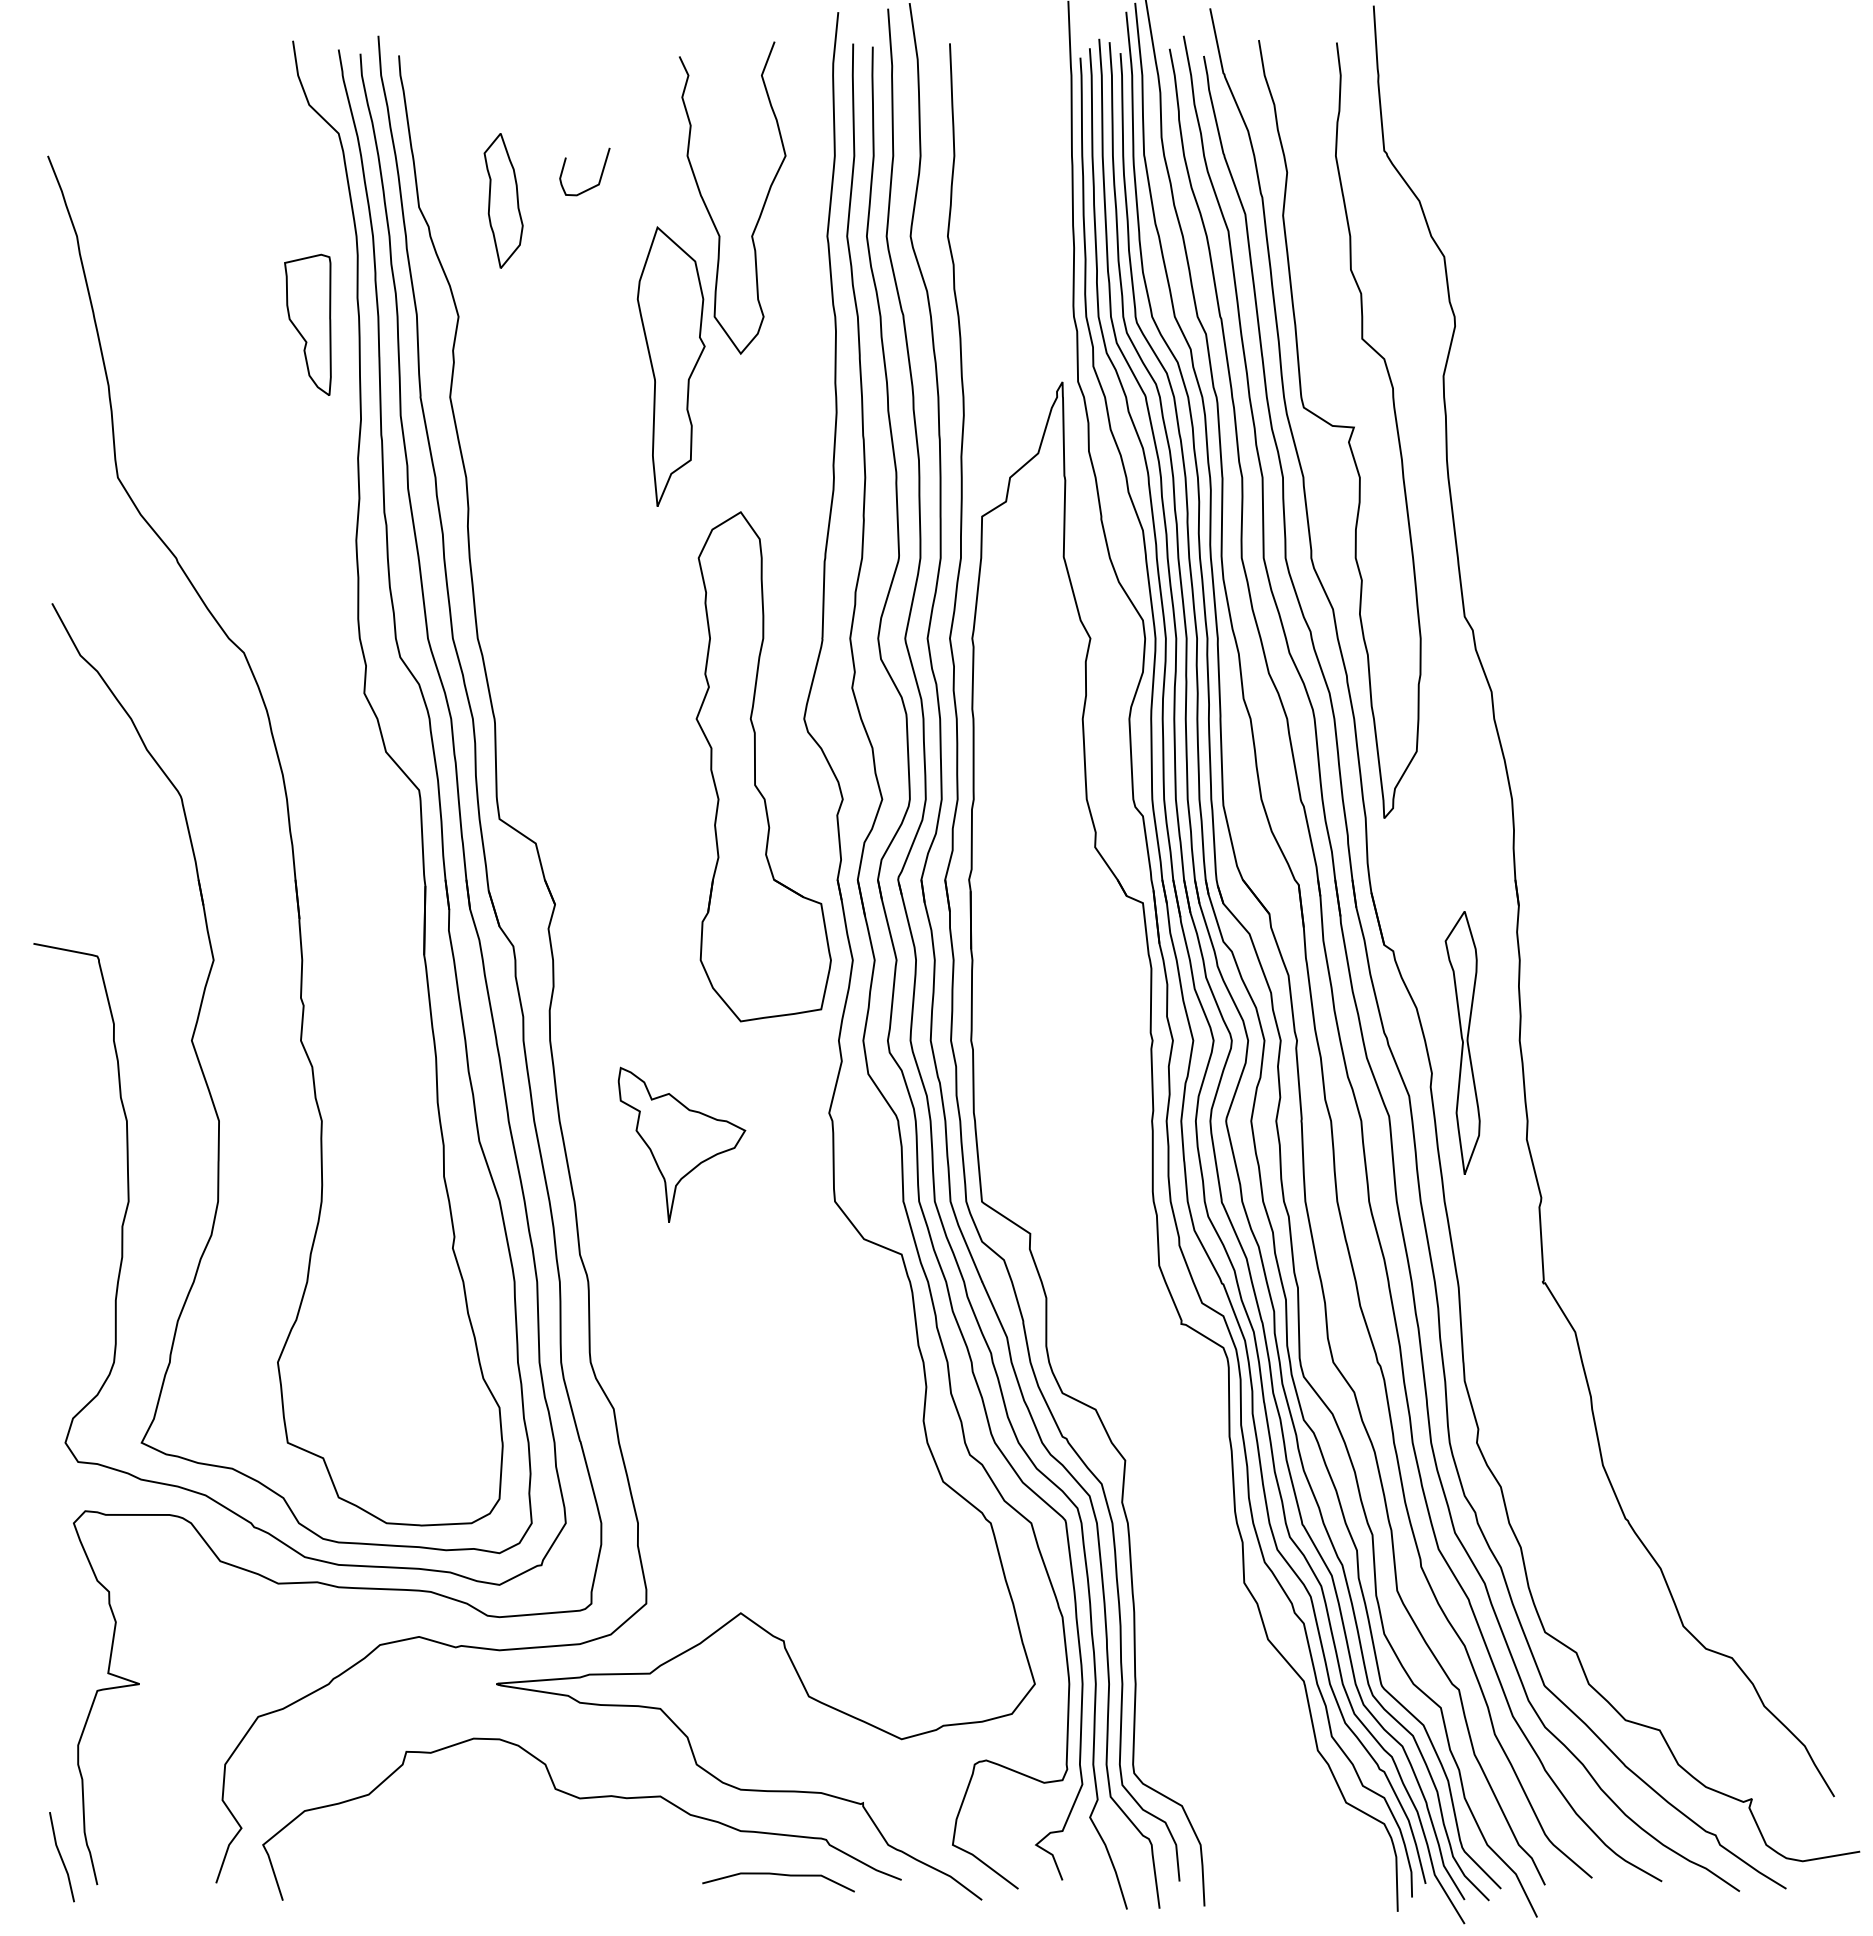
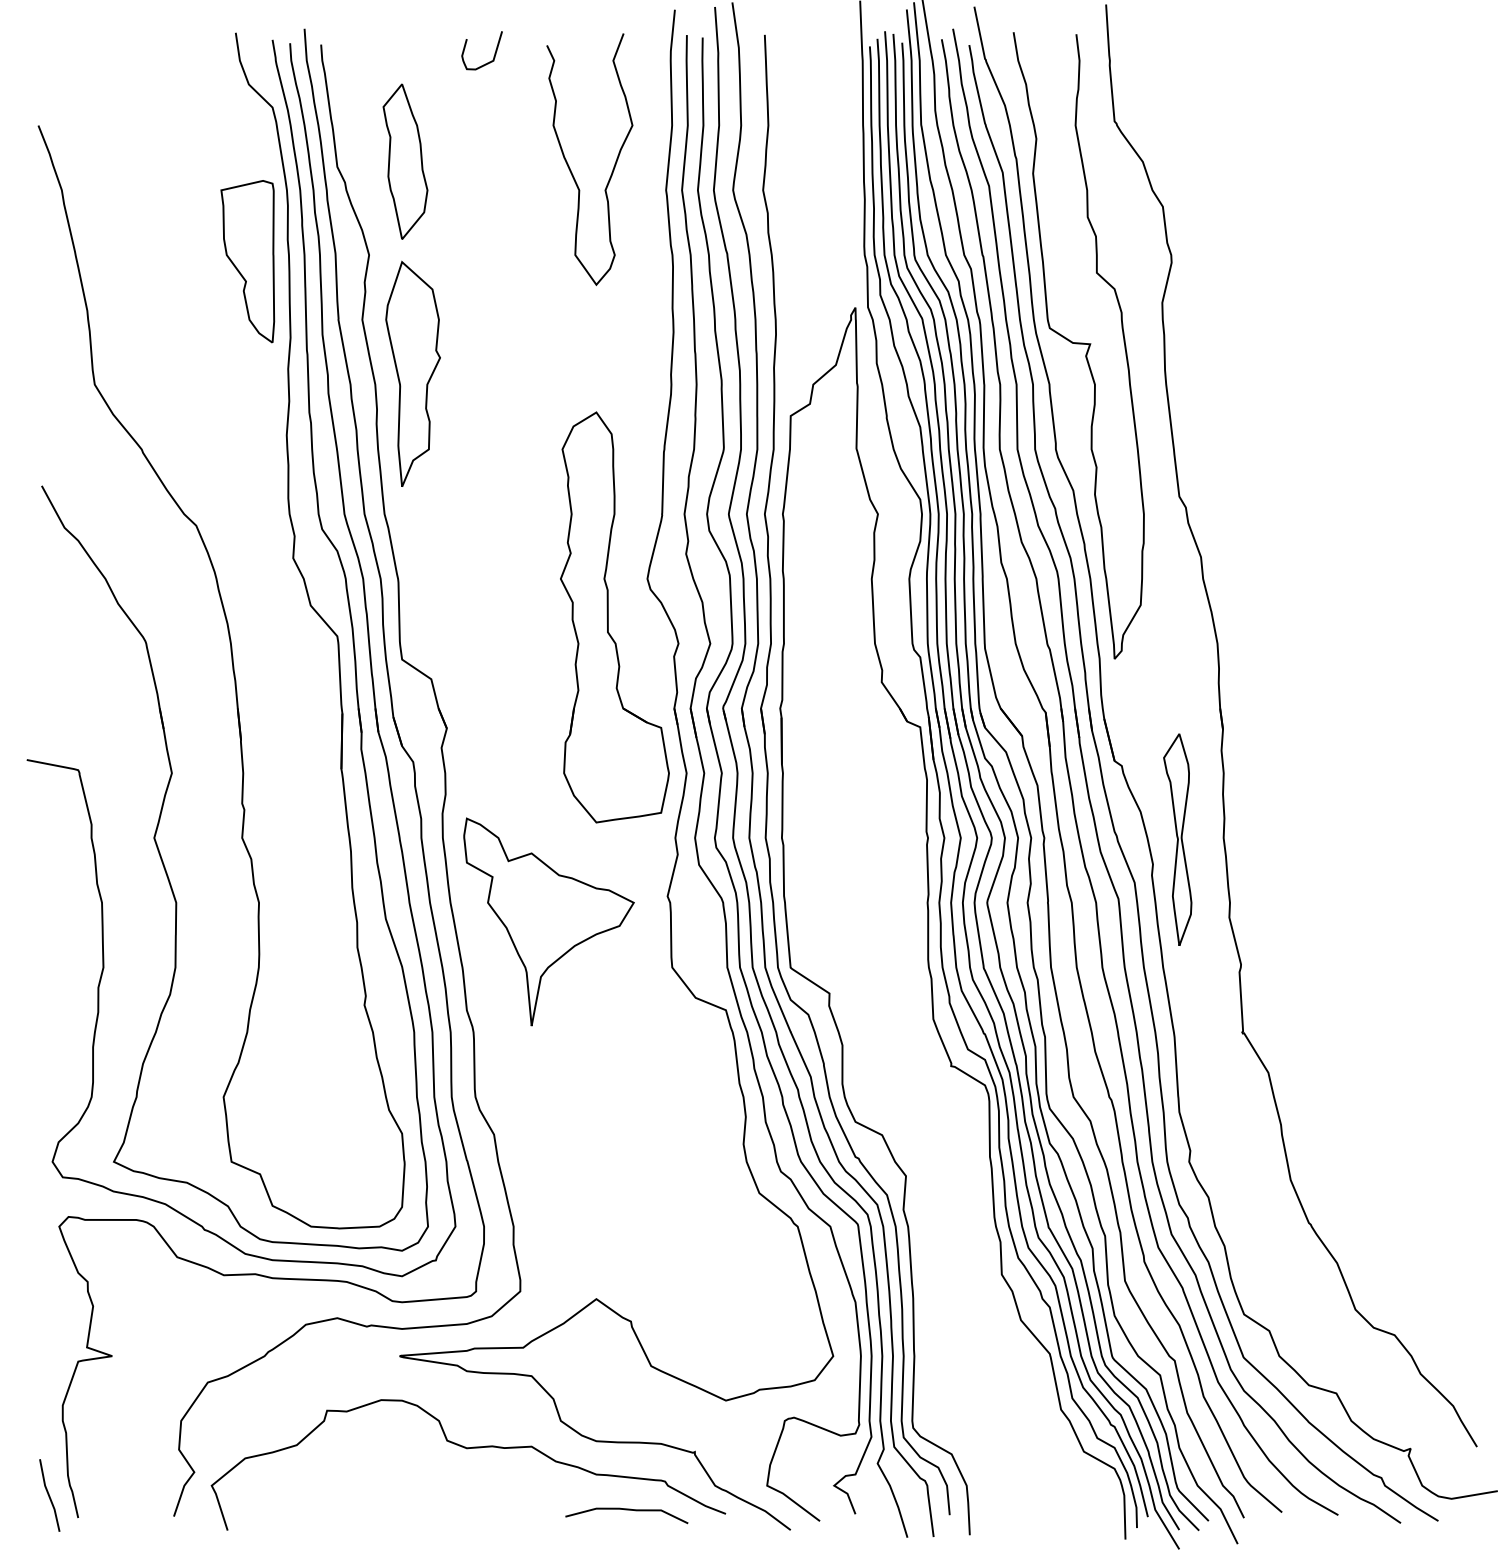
curve: (600, 175) -> (494, 53), moved
part: (503, 200) -> (405, 161), size x1.43
part: (307, 324) -> (247, 261), size x1.43
part: (670, 366) -> (412, 374), moved
part: (681, 1144) -> (548, 921), size x1.67

